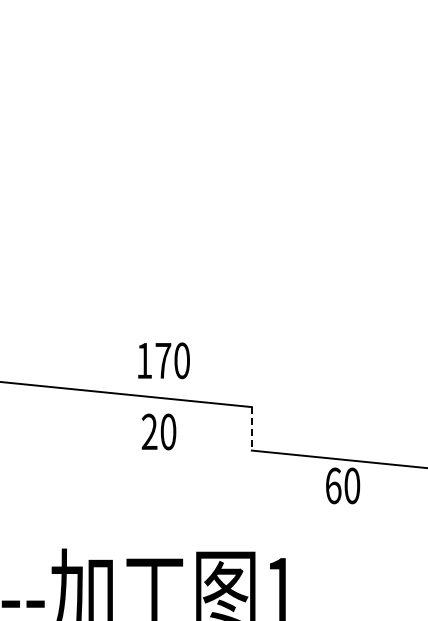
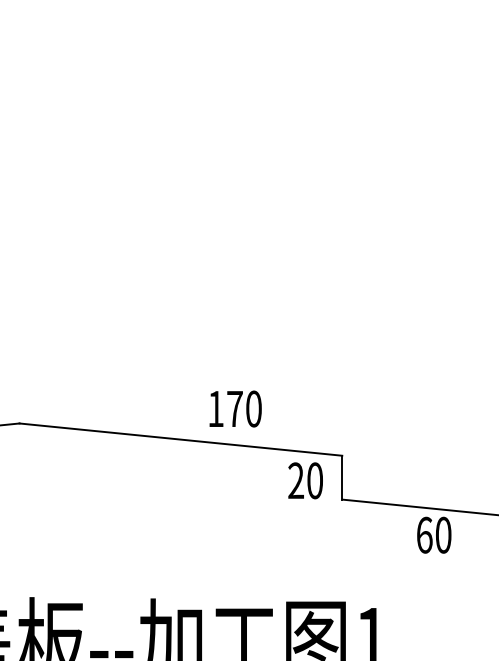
text: (163, 360) -> (235, 408), moved
line: (252, 428) -> (342, 477), dashed -> solid
text: (158, 431) -> (305, 480), moved

